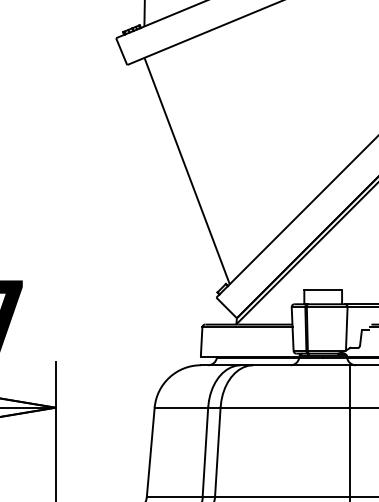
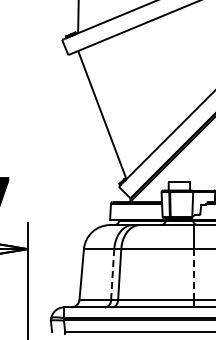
line: (205, 452) -> (112, 274), solid -> dashed
line: (349, 452) -> (194, 274), solid -> dashed

